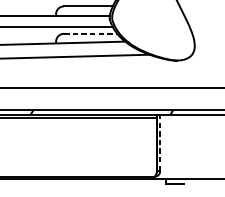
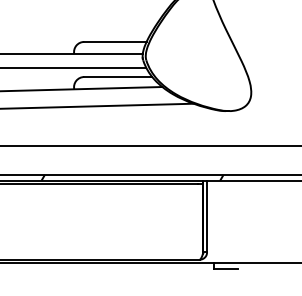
line: (90, 34) -> (117, 77), dashed -> solid
line: (160, 142) -> (207, 216), dashed -> solid

